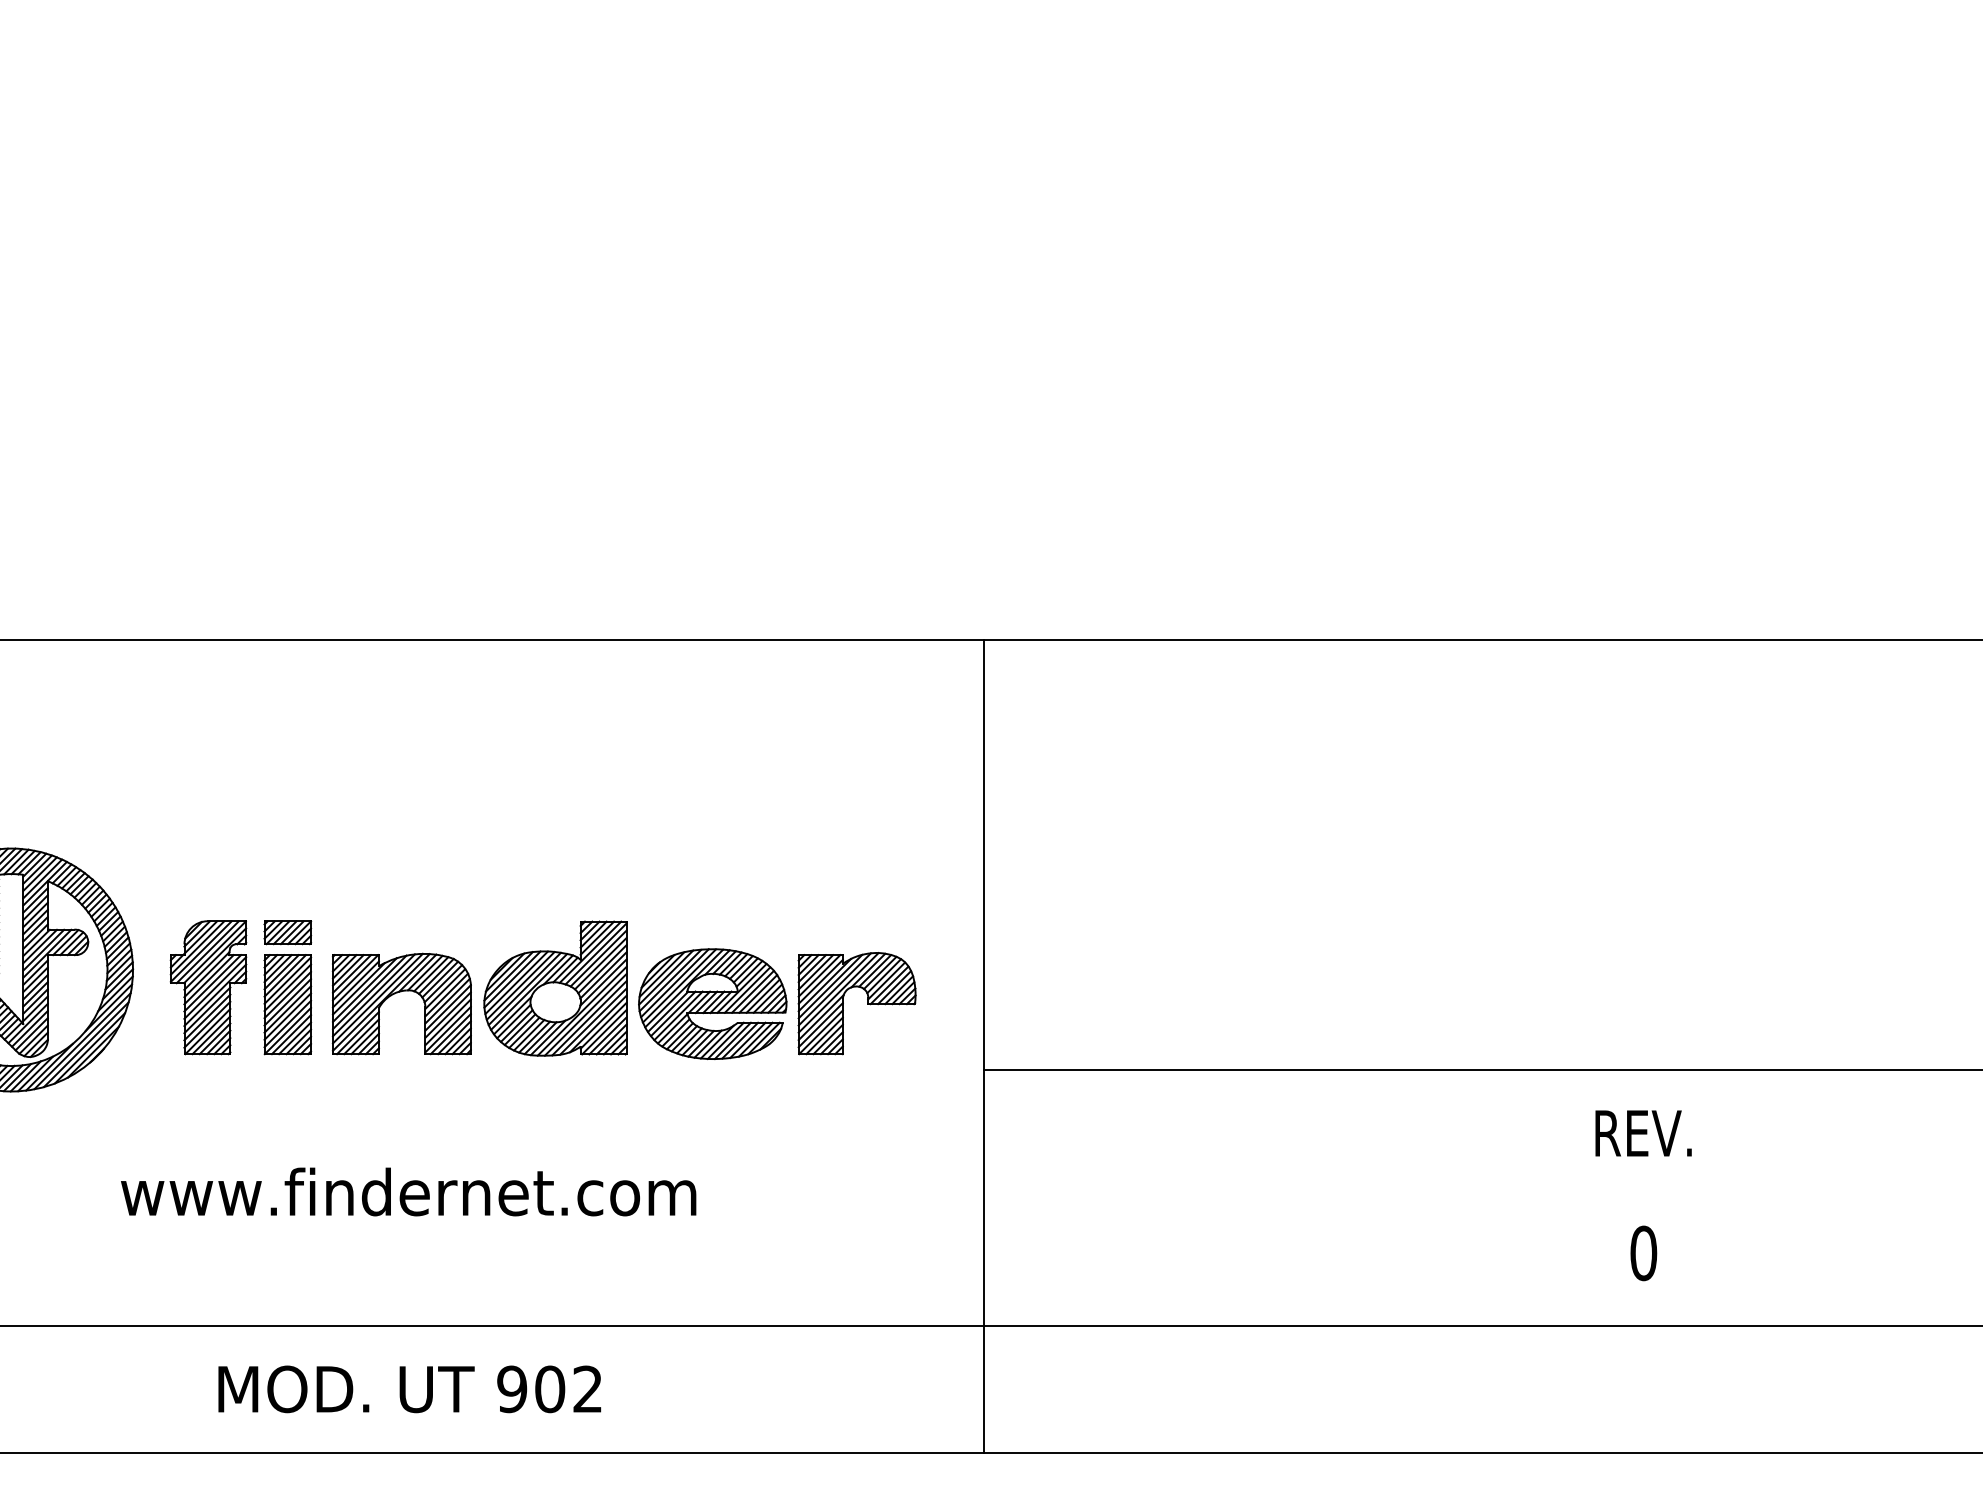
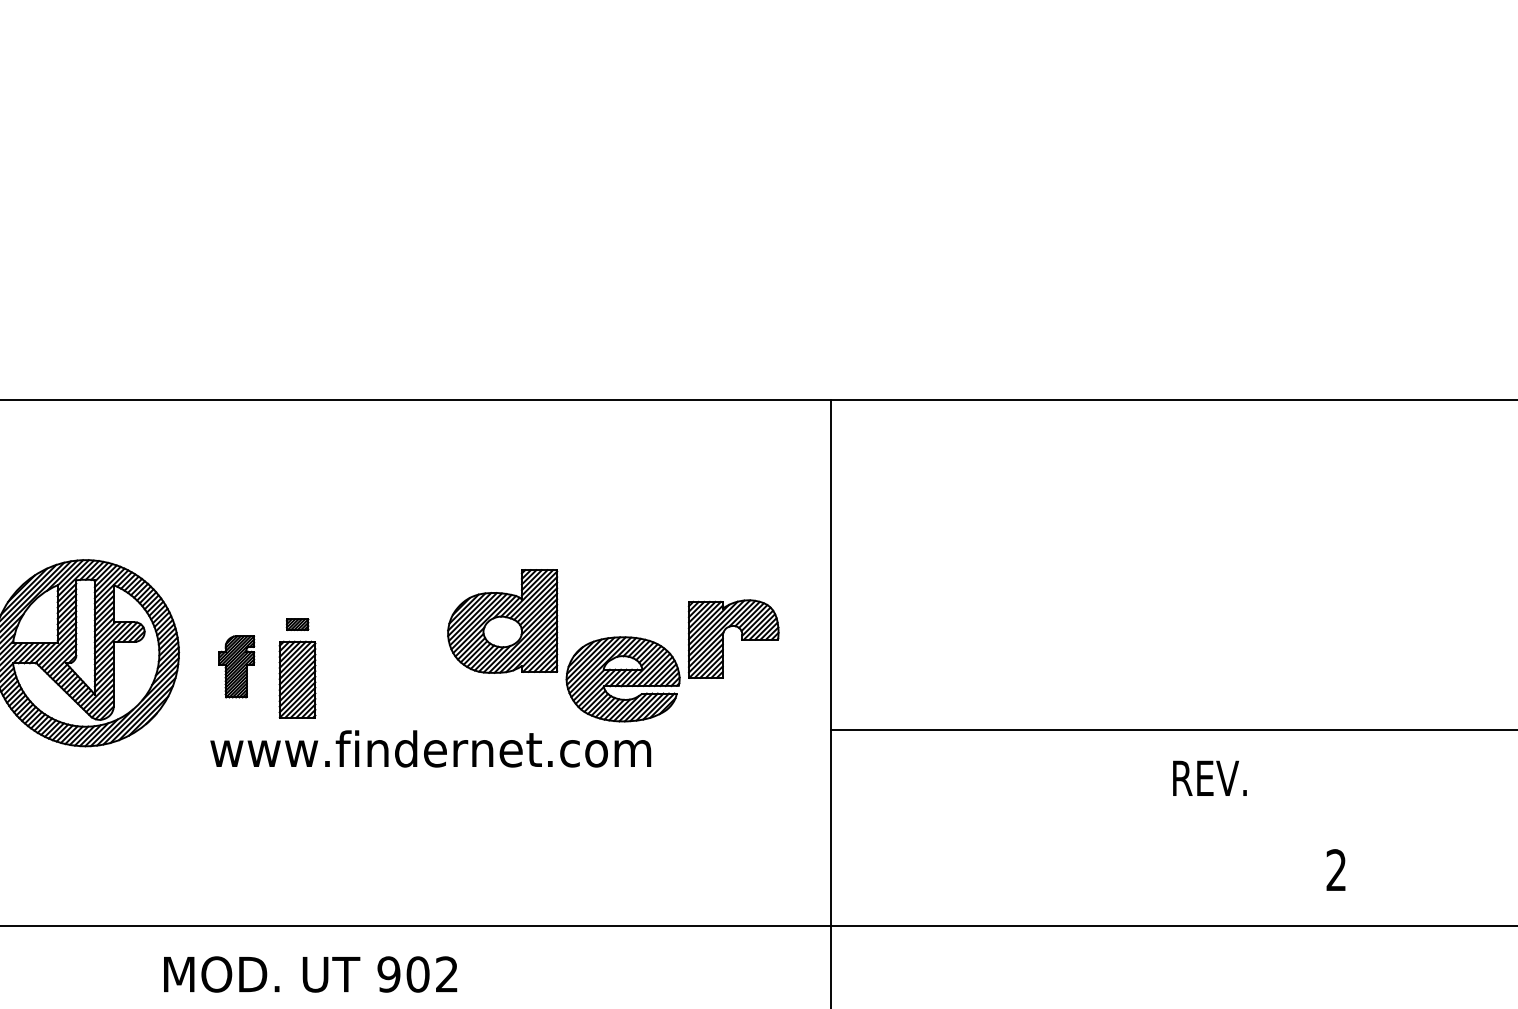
part: (287, 932) -> (297, 624), size x0.6
part: (208, 987) -> (236, 666), size x0.6
part: (555, 988) -> (502, 621), moved
part: (397, 993) -> (381, 671), removed
part: (867, 1003) -> (741, 639), moved
text: (1643, 1133) -> (1209, 778), moved
text: (408, 1191) -> (430, 748), moved
text: (1643, 1253) -> (1336, 870), 0 -> 2
text: (409, 1389) -> (310, 974), moved

